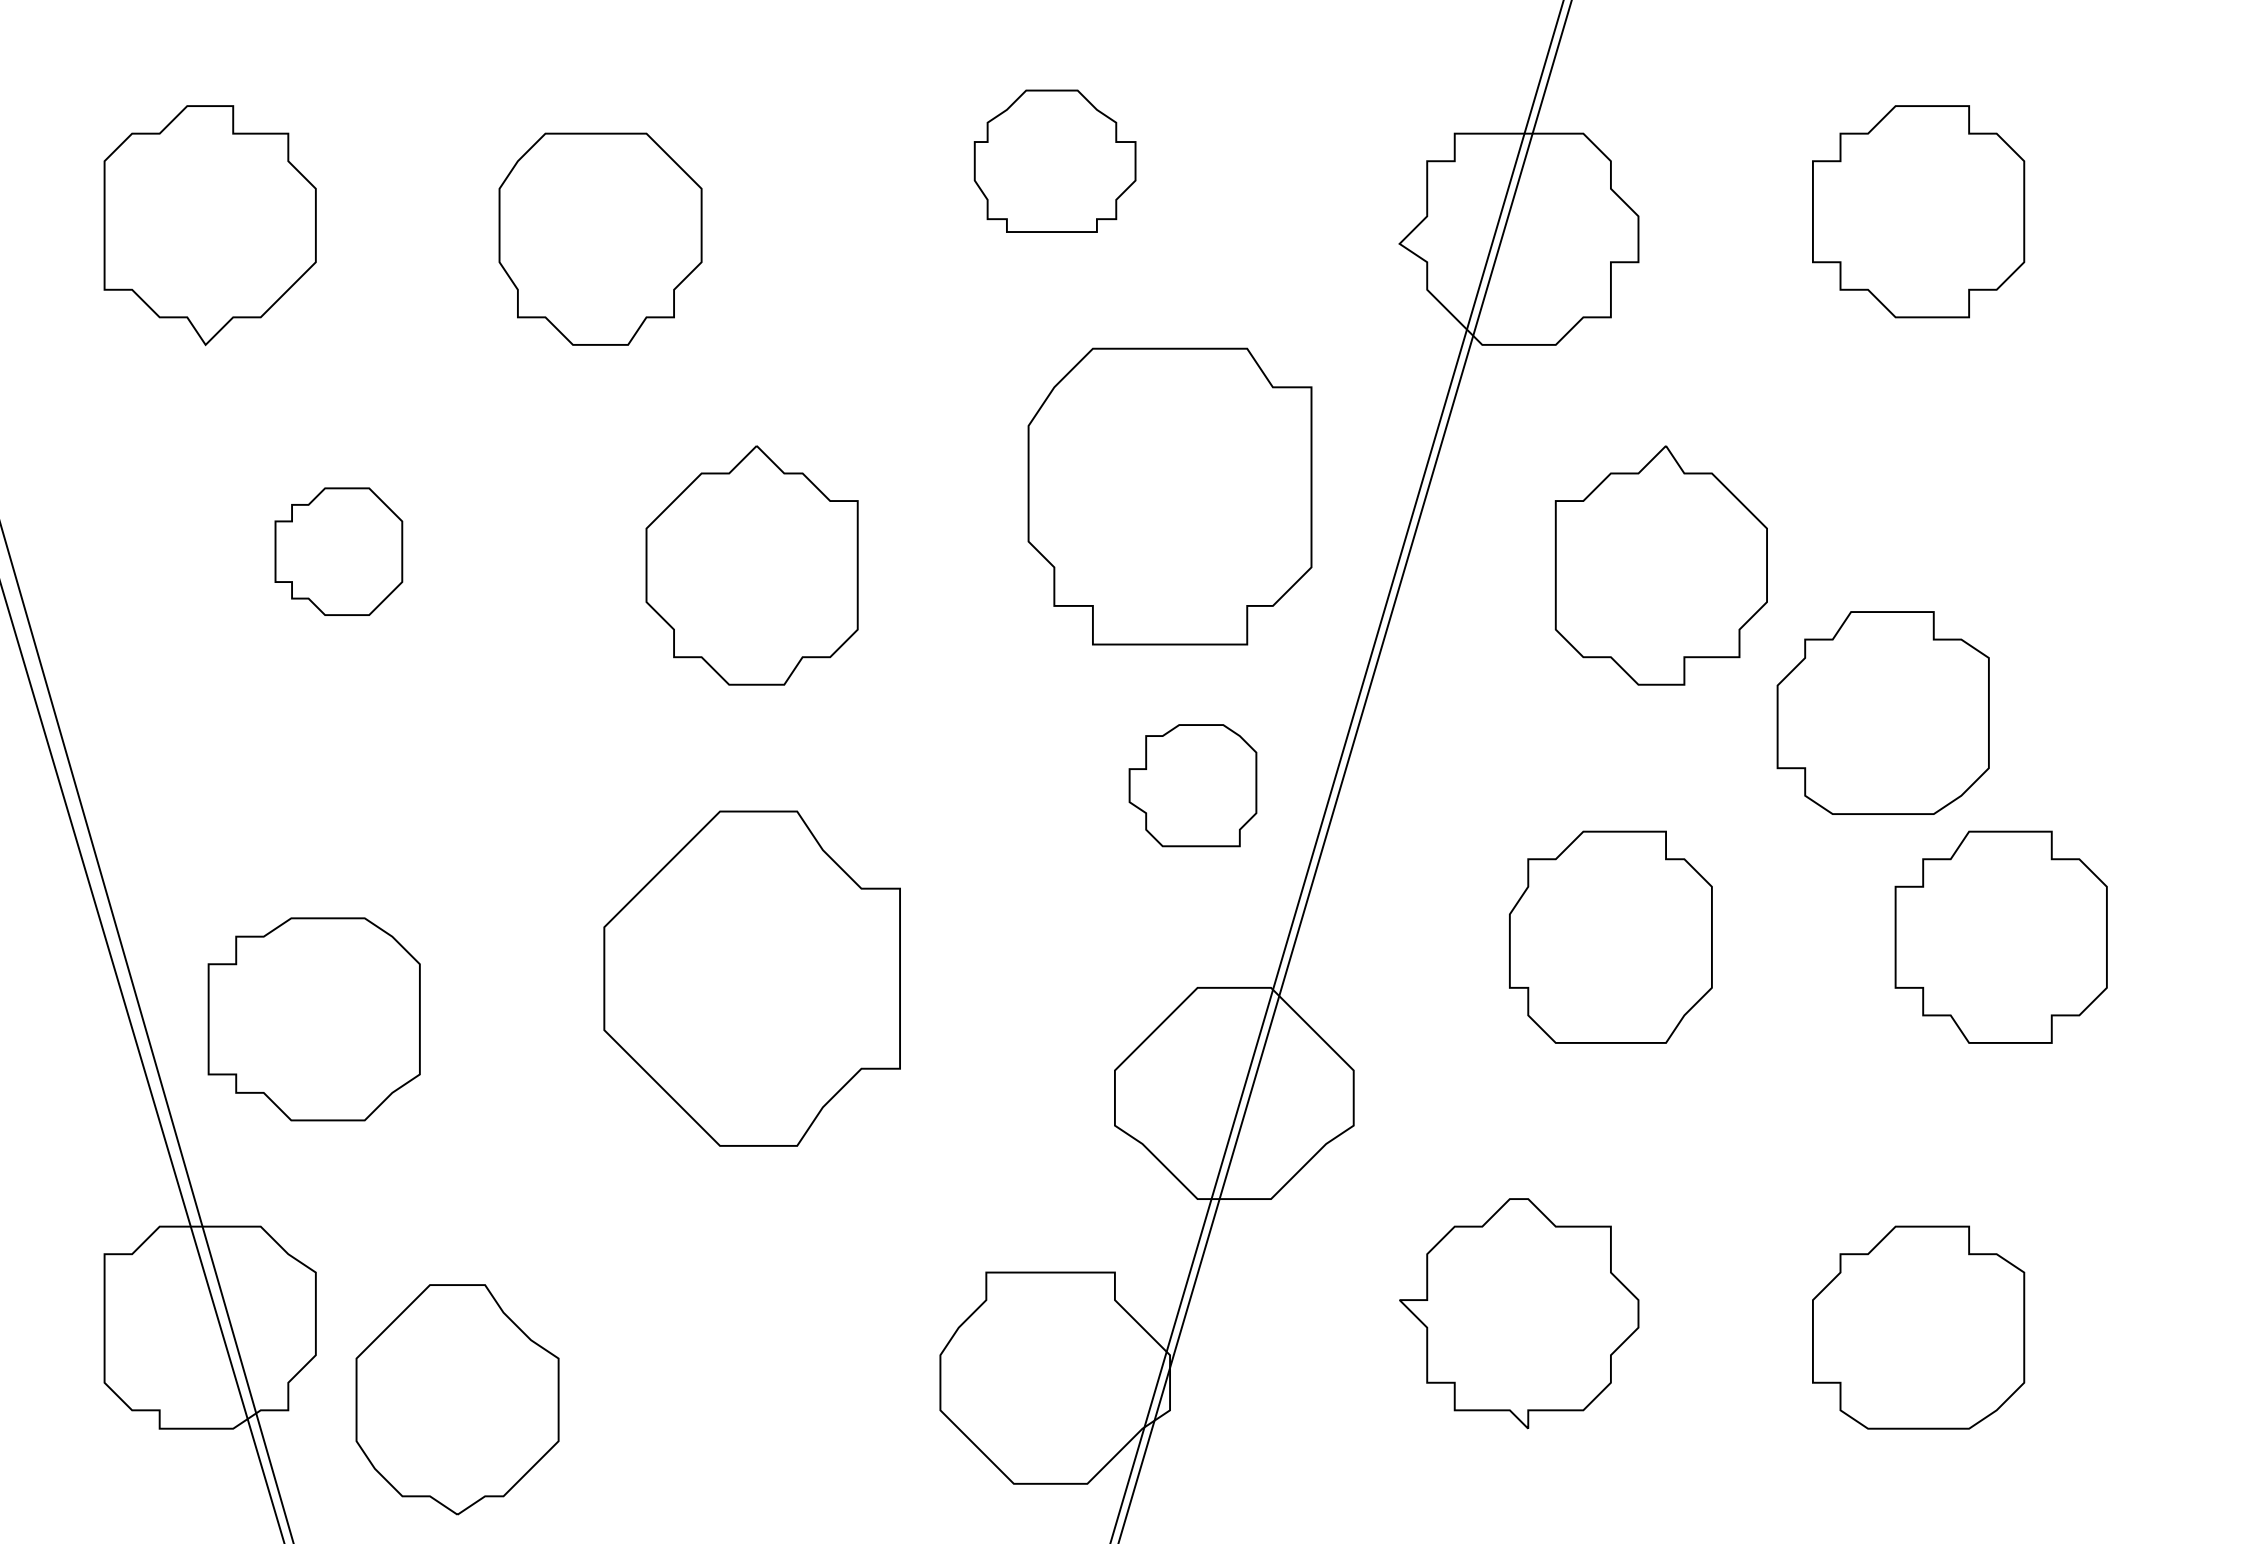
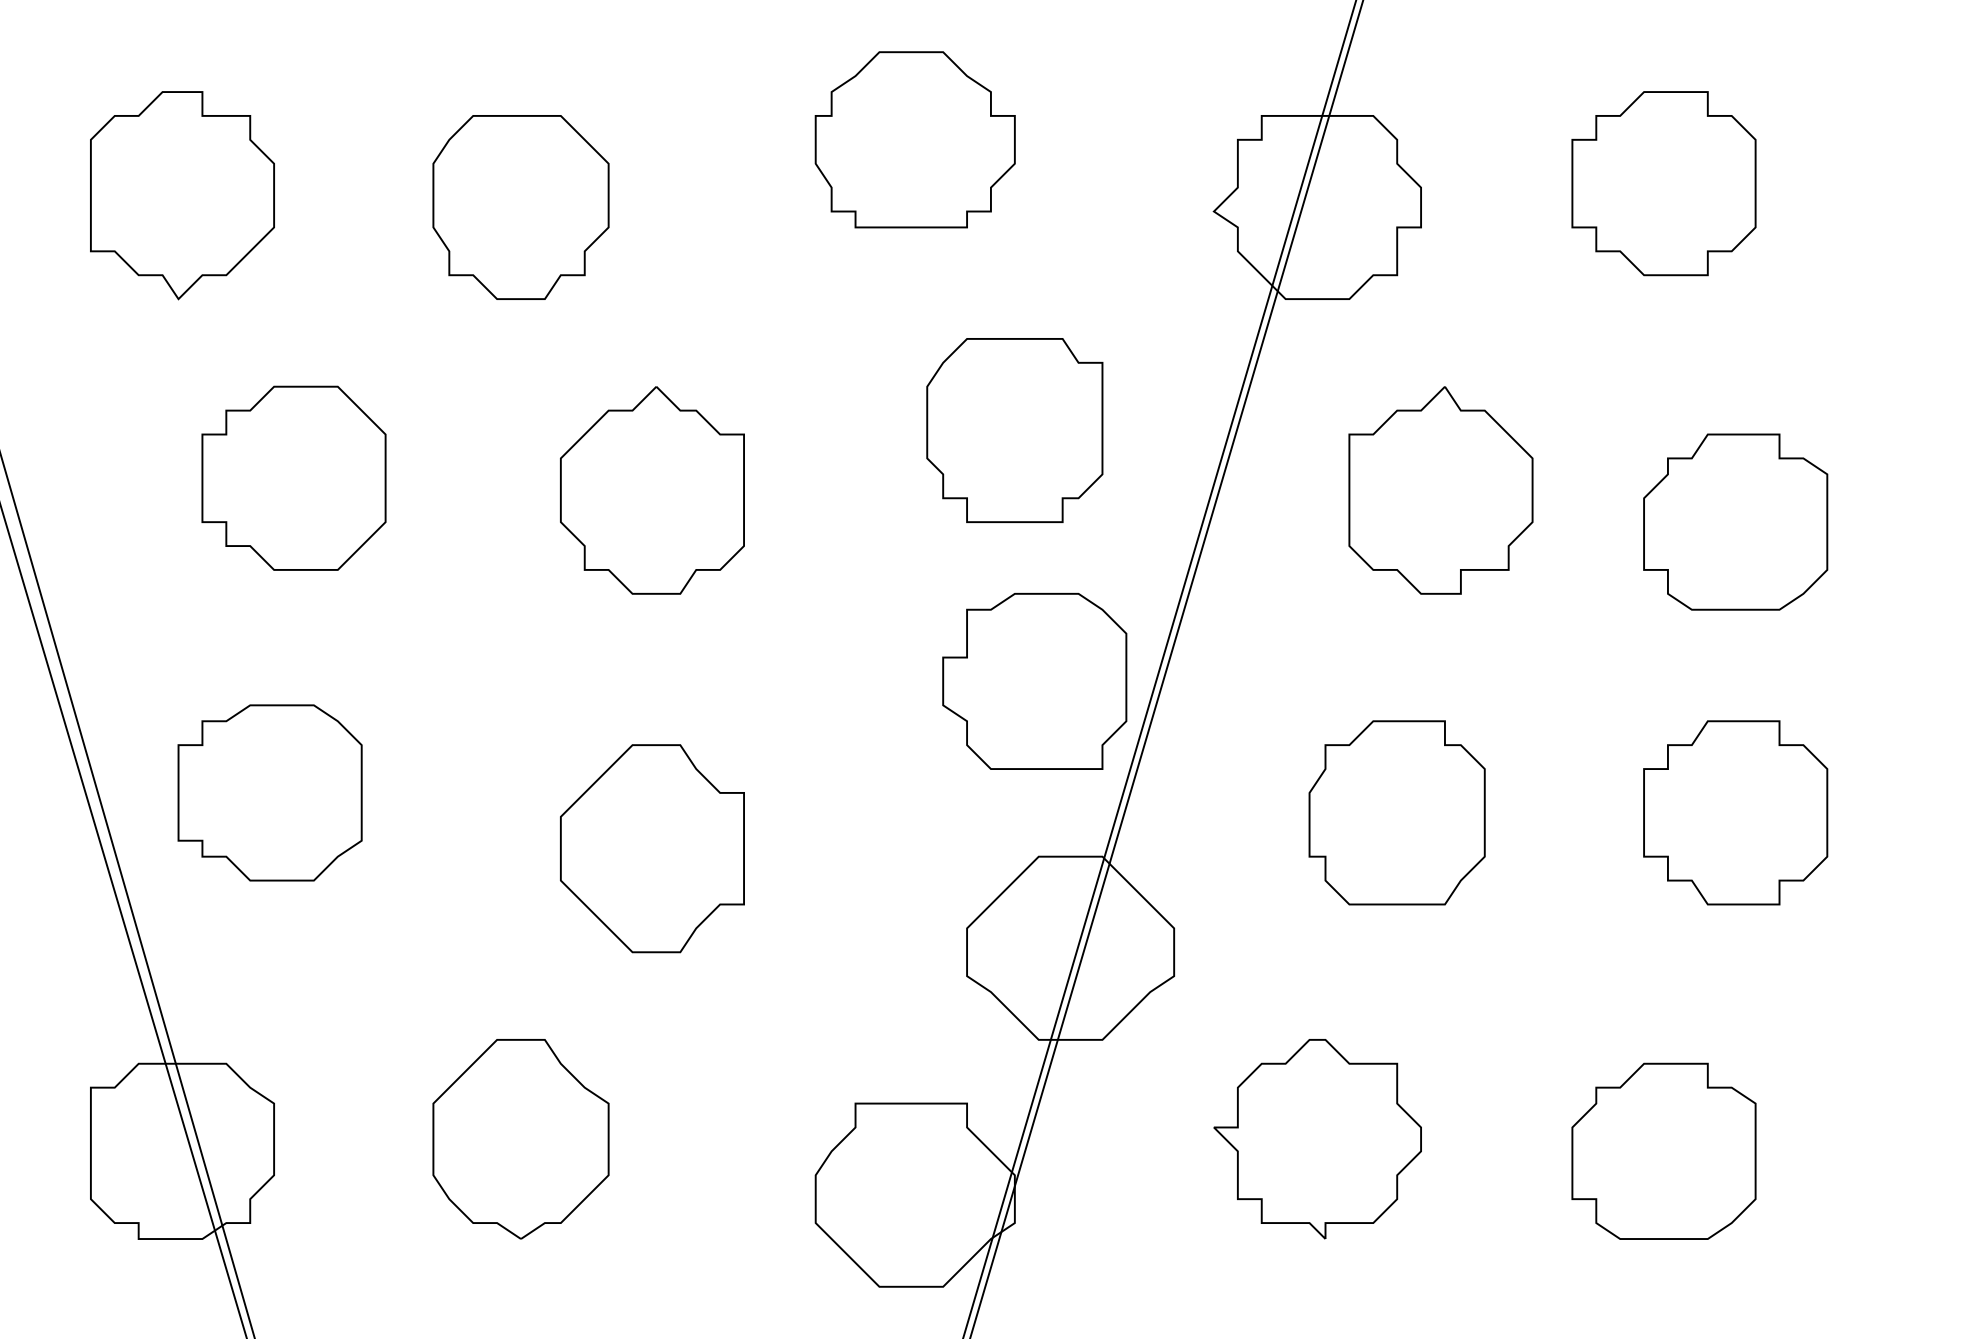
part: (1054, 161) -> (914, 140), size x1.43
part: (1169, 495) -> (1014, 429), size x0.71
part: (338, 551) -> (293, 478), size x1.67
part: (1882, 712) -> (1735, 521), moved
part: (1192, 785) -> (1034, 681), size x1.67
part: (751, 978) -> (651, 848), size x0.71
part: (313, 1019) -> (269, 793), moved
part: (457, 1399) -> (520, 1139), moved

